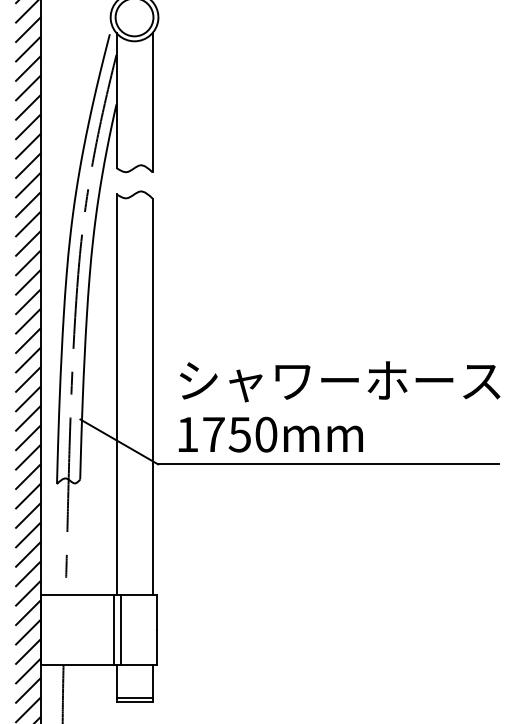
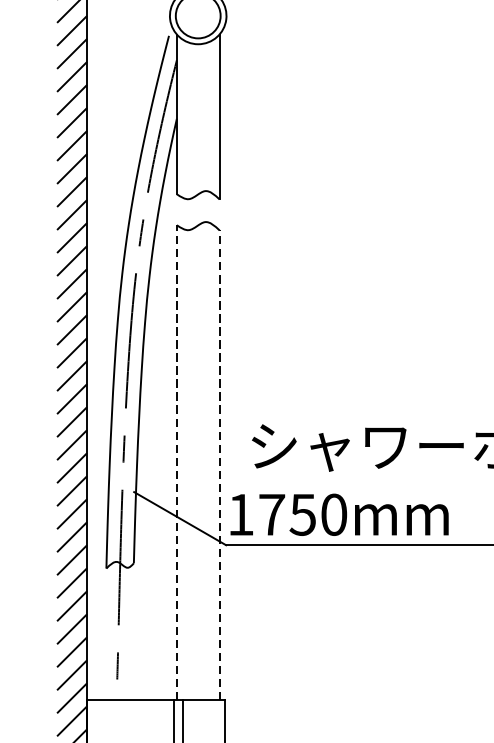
line: (116, 394) -> (176, 462), solid -> dashed
line: (152, 396) -> (219, 464), solid -> dashed
text: (270, 434) -> (339, 514), moved

